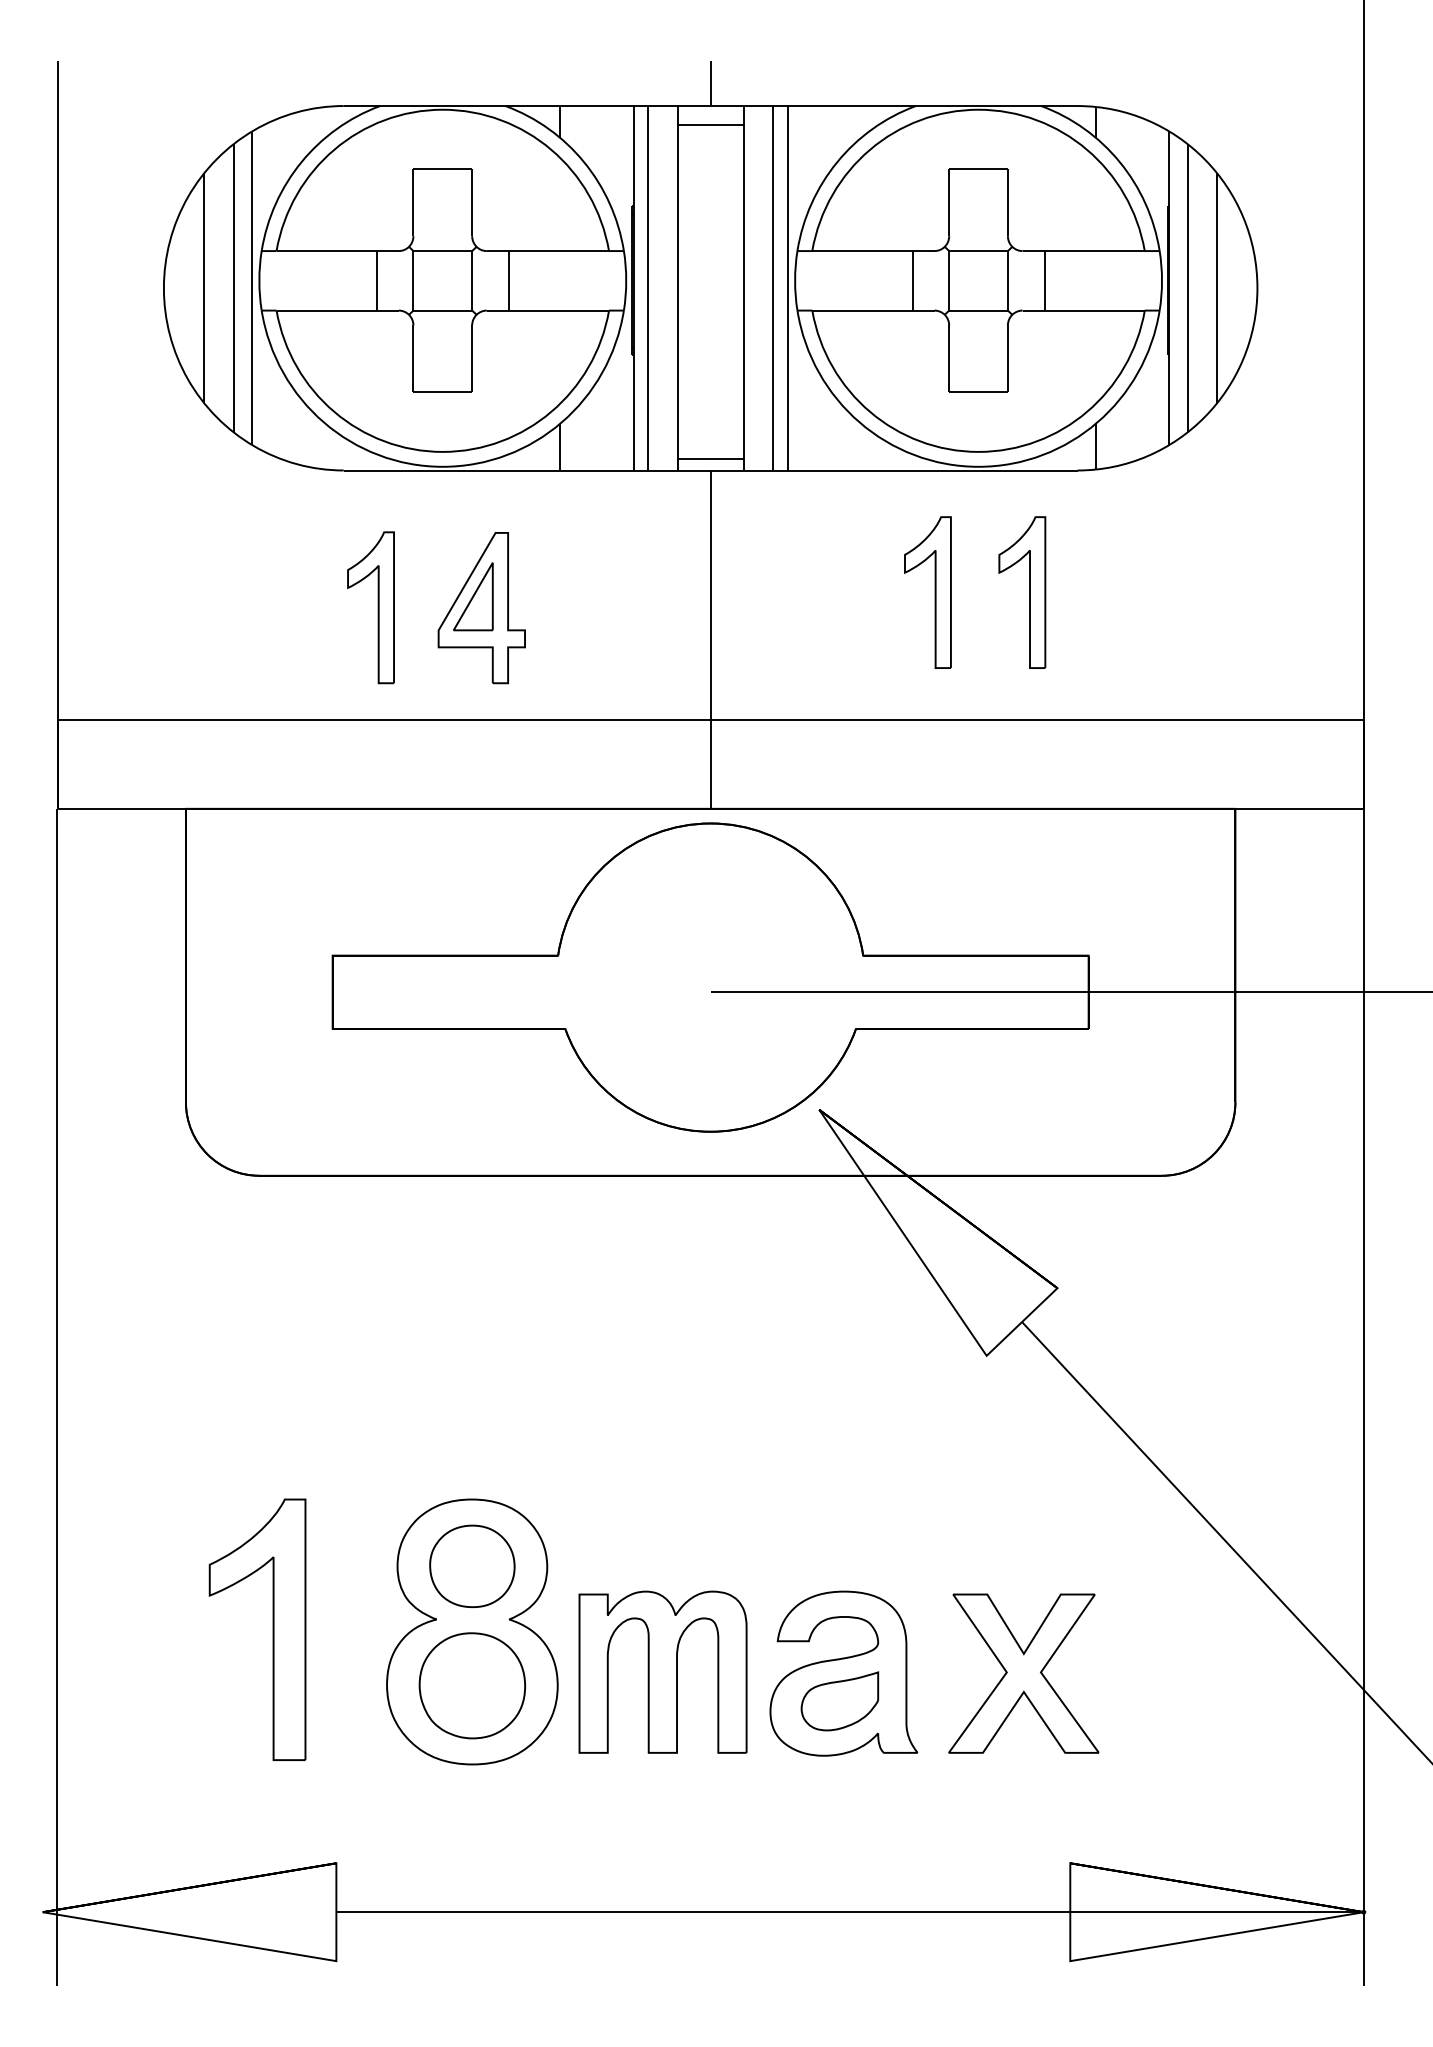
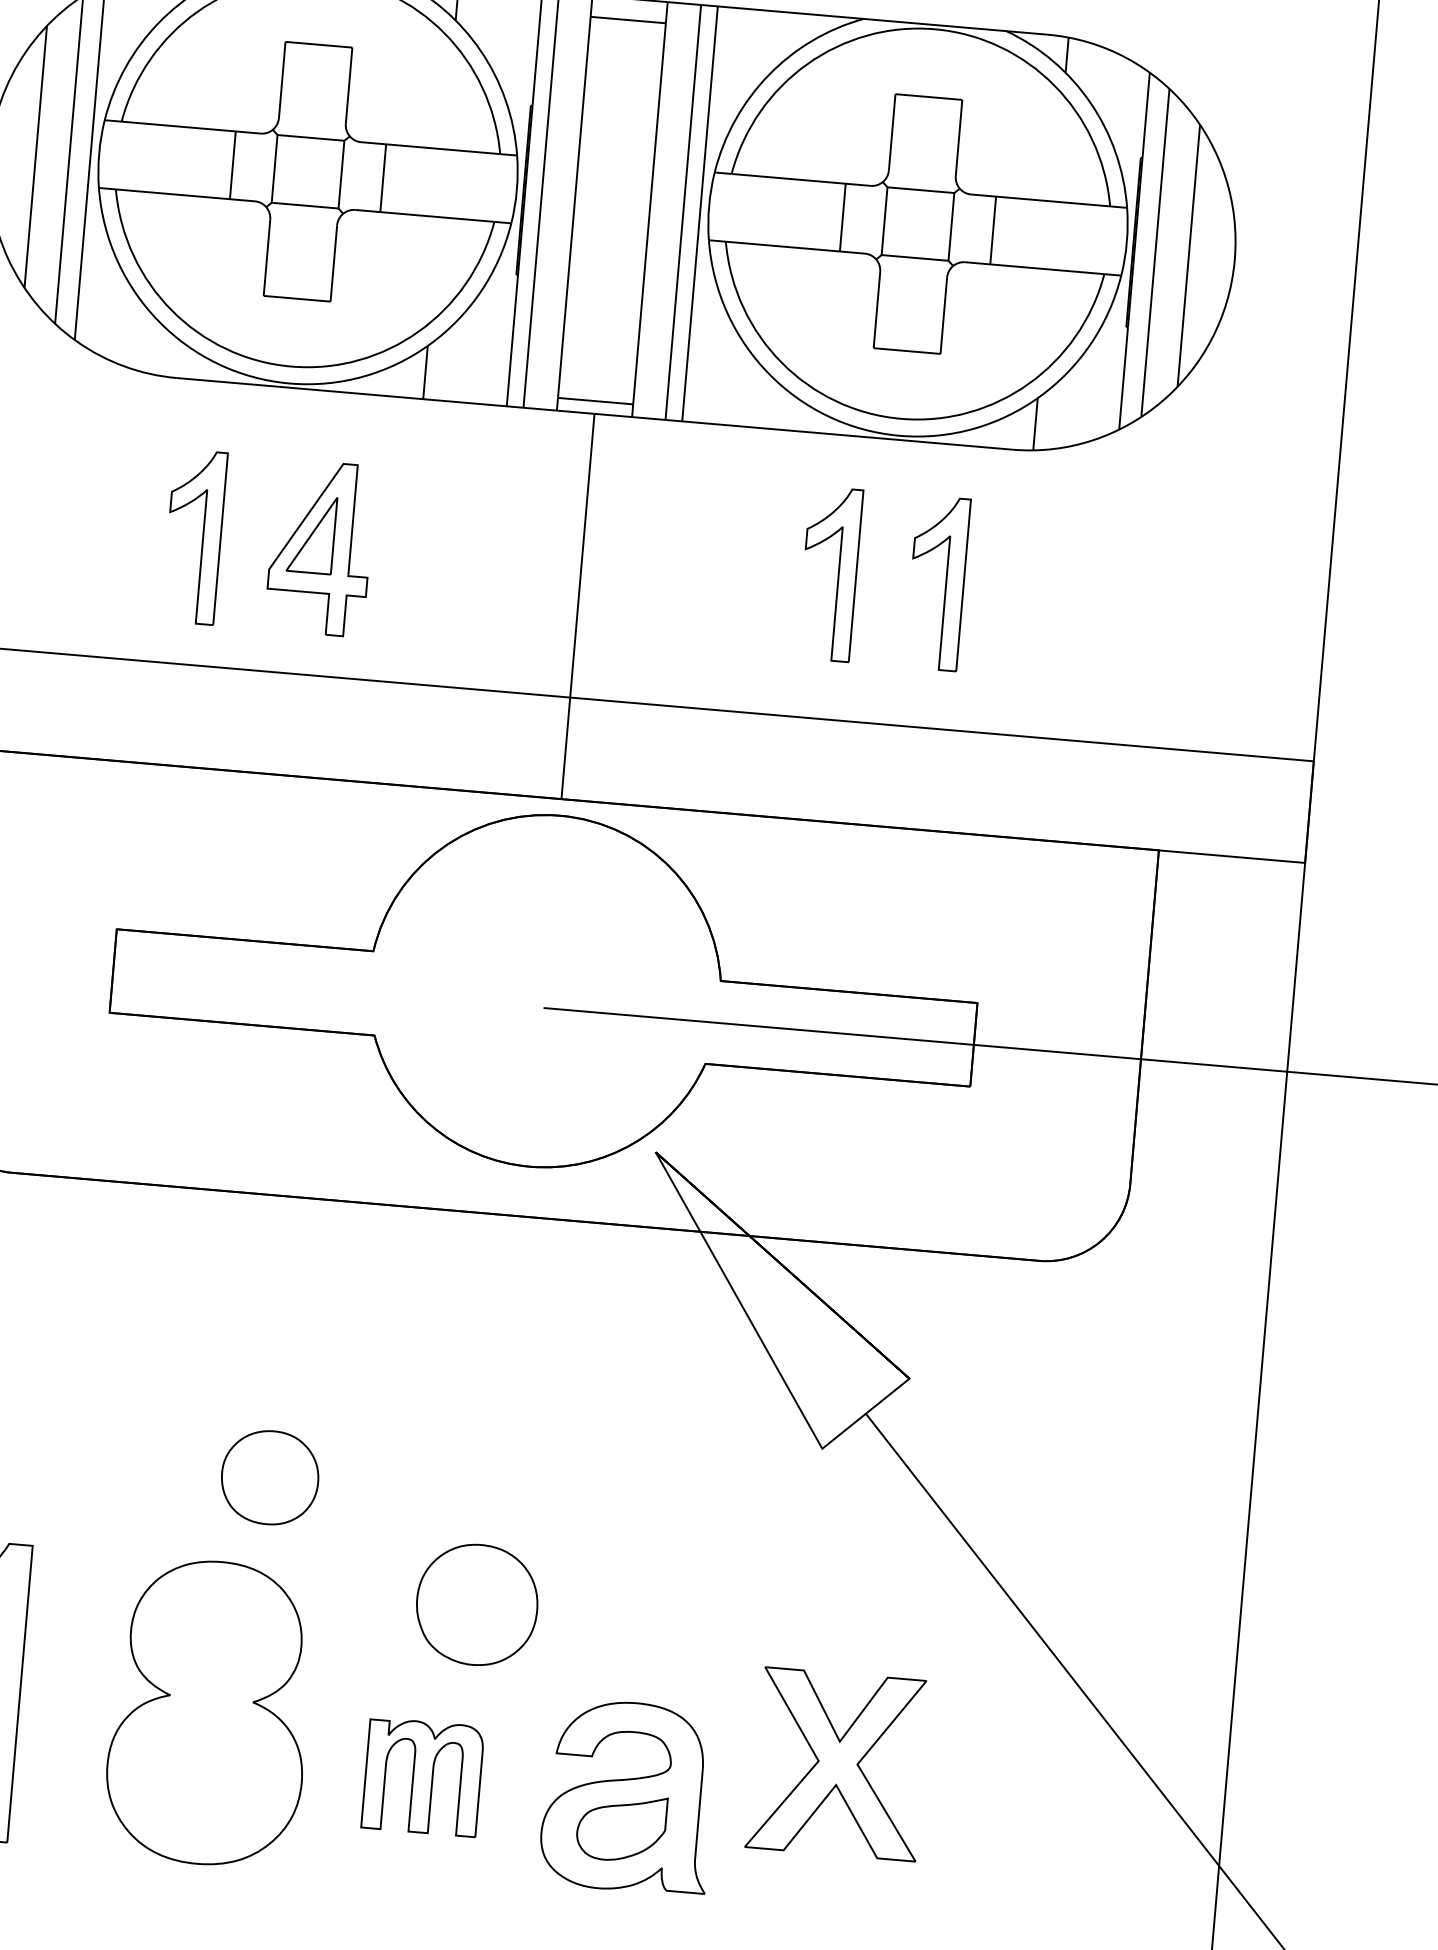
part: (472, 1565) -> (270, 1476), moved
part: (662, 1671) -> (422, 1776), size x0.6
part: (1023, 1673) -> (837, 1763), moved
part: (471, 1685) -> (476, 1604), moved

